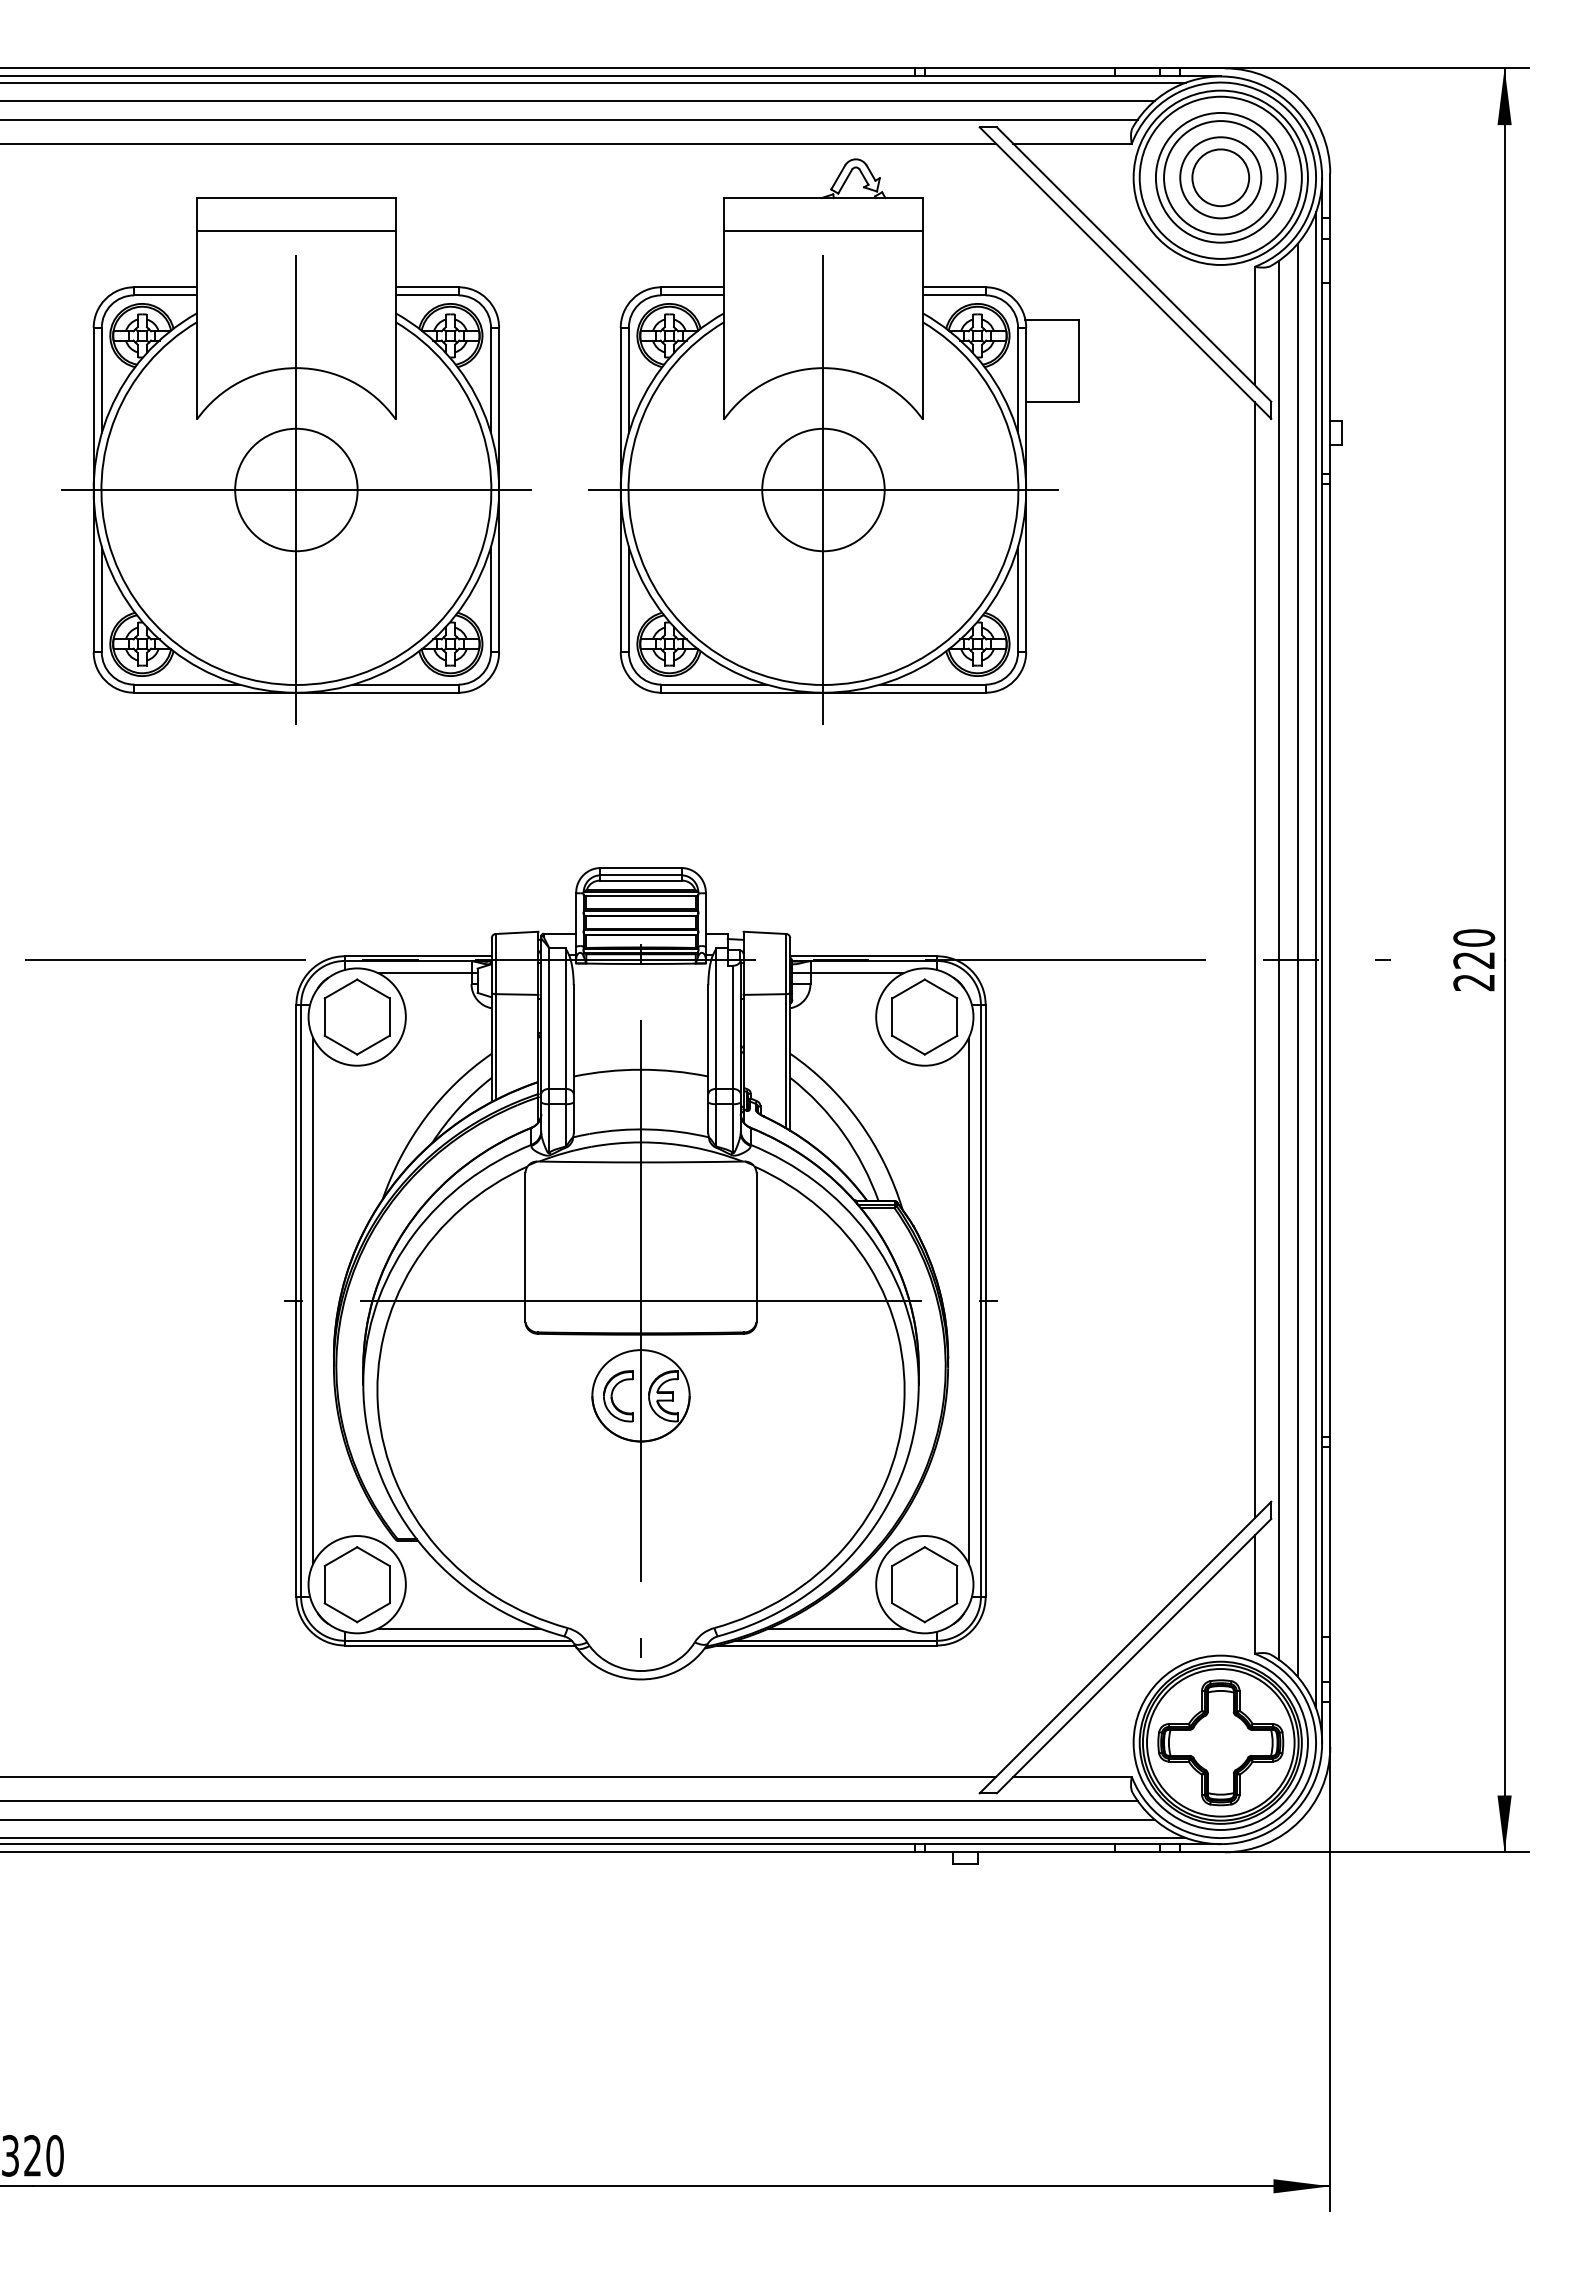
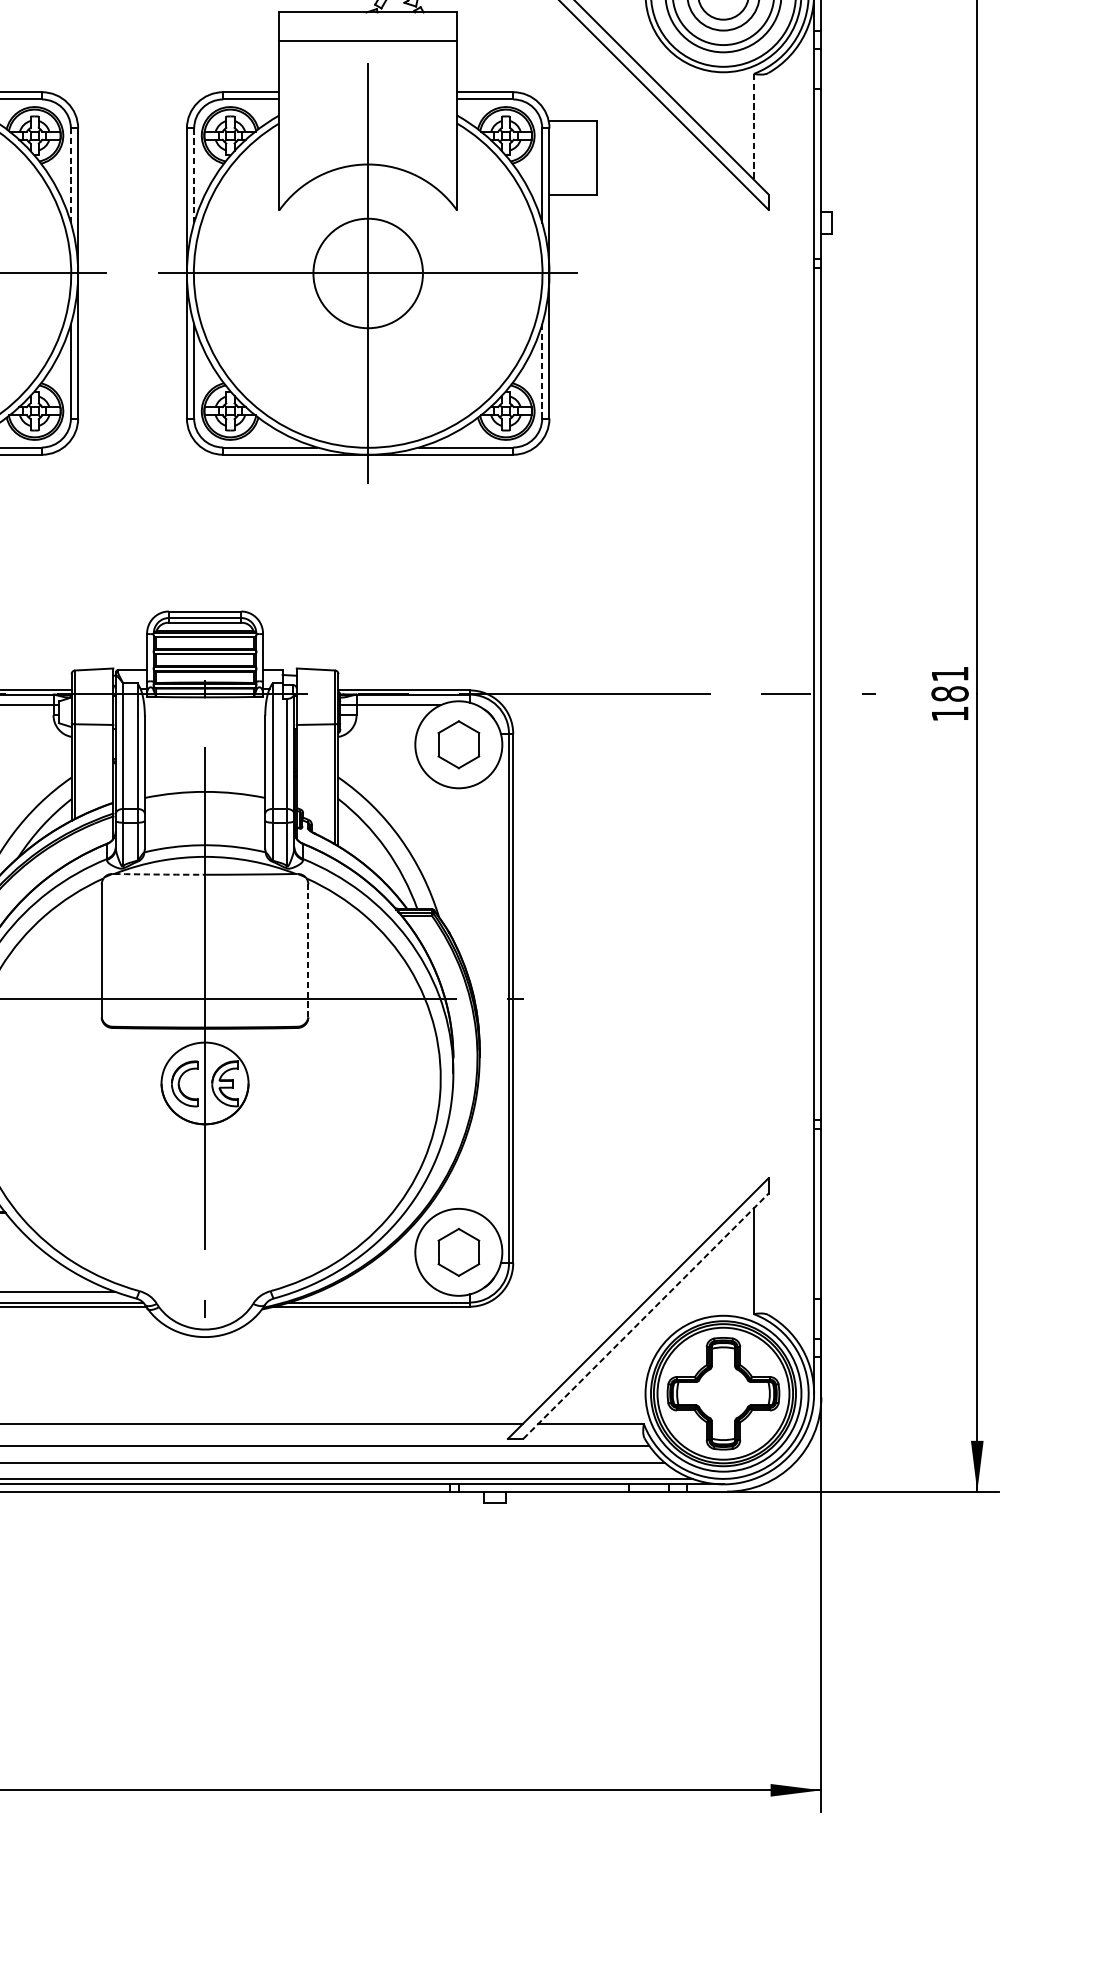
line: (1254, 326) -> (753, 127), solid -> dashed
line: (491, 380) -> (71, 175), solid -> dashed
line: (628, 380) -> (193, 175), solid -> dashed
line: (1018, 599) -> (542, 371), solid -> dashed
line: (1279, 959) -> (775, 693), removed
line: (1297, 959) -> (792, 693), removed
line: (1254, 960) -> (753, 694), removed
line: (1316, 960) -> (809, 694), removed
text: (1474, 960) -> (950, 694), 220 -> 181
part: (924, 1016) -> (458, 744), size x0.7
arc: (590, 1162) -> (159, 874), solid -> dashed
line: (756, 1247) -> (308, 950), solid -> dashed
line: (968, 1300) -> (497, 998), removed
part: (924, 1584) -> (458, 1252), size x0.7
line: (836, 1628) -> (379, 1291), removed
line: (1134, 1655) -> (646, 1315), solid -> dashed

